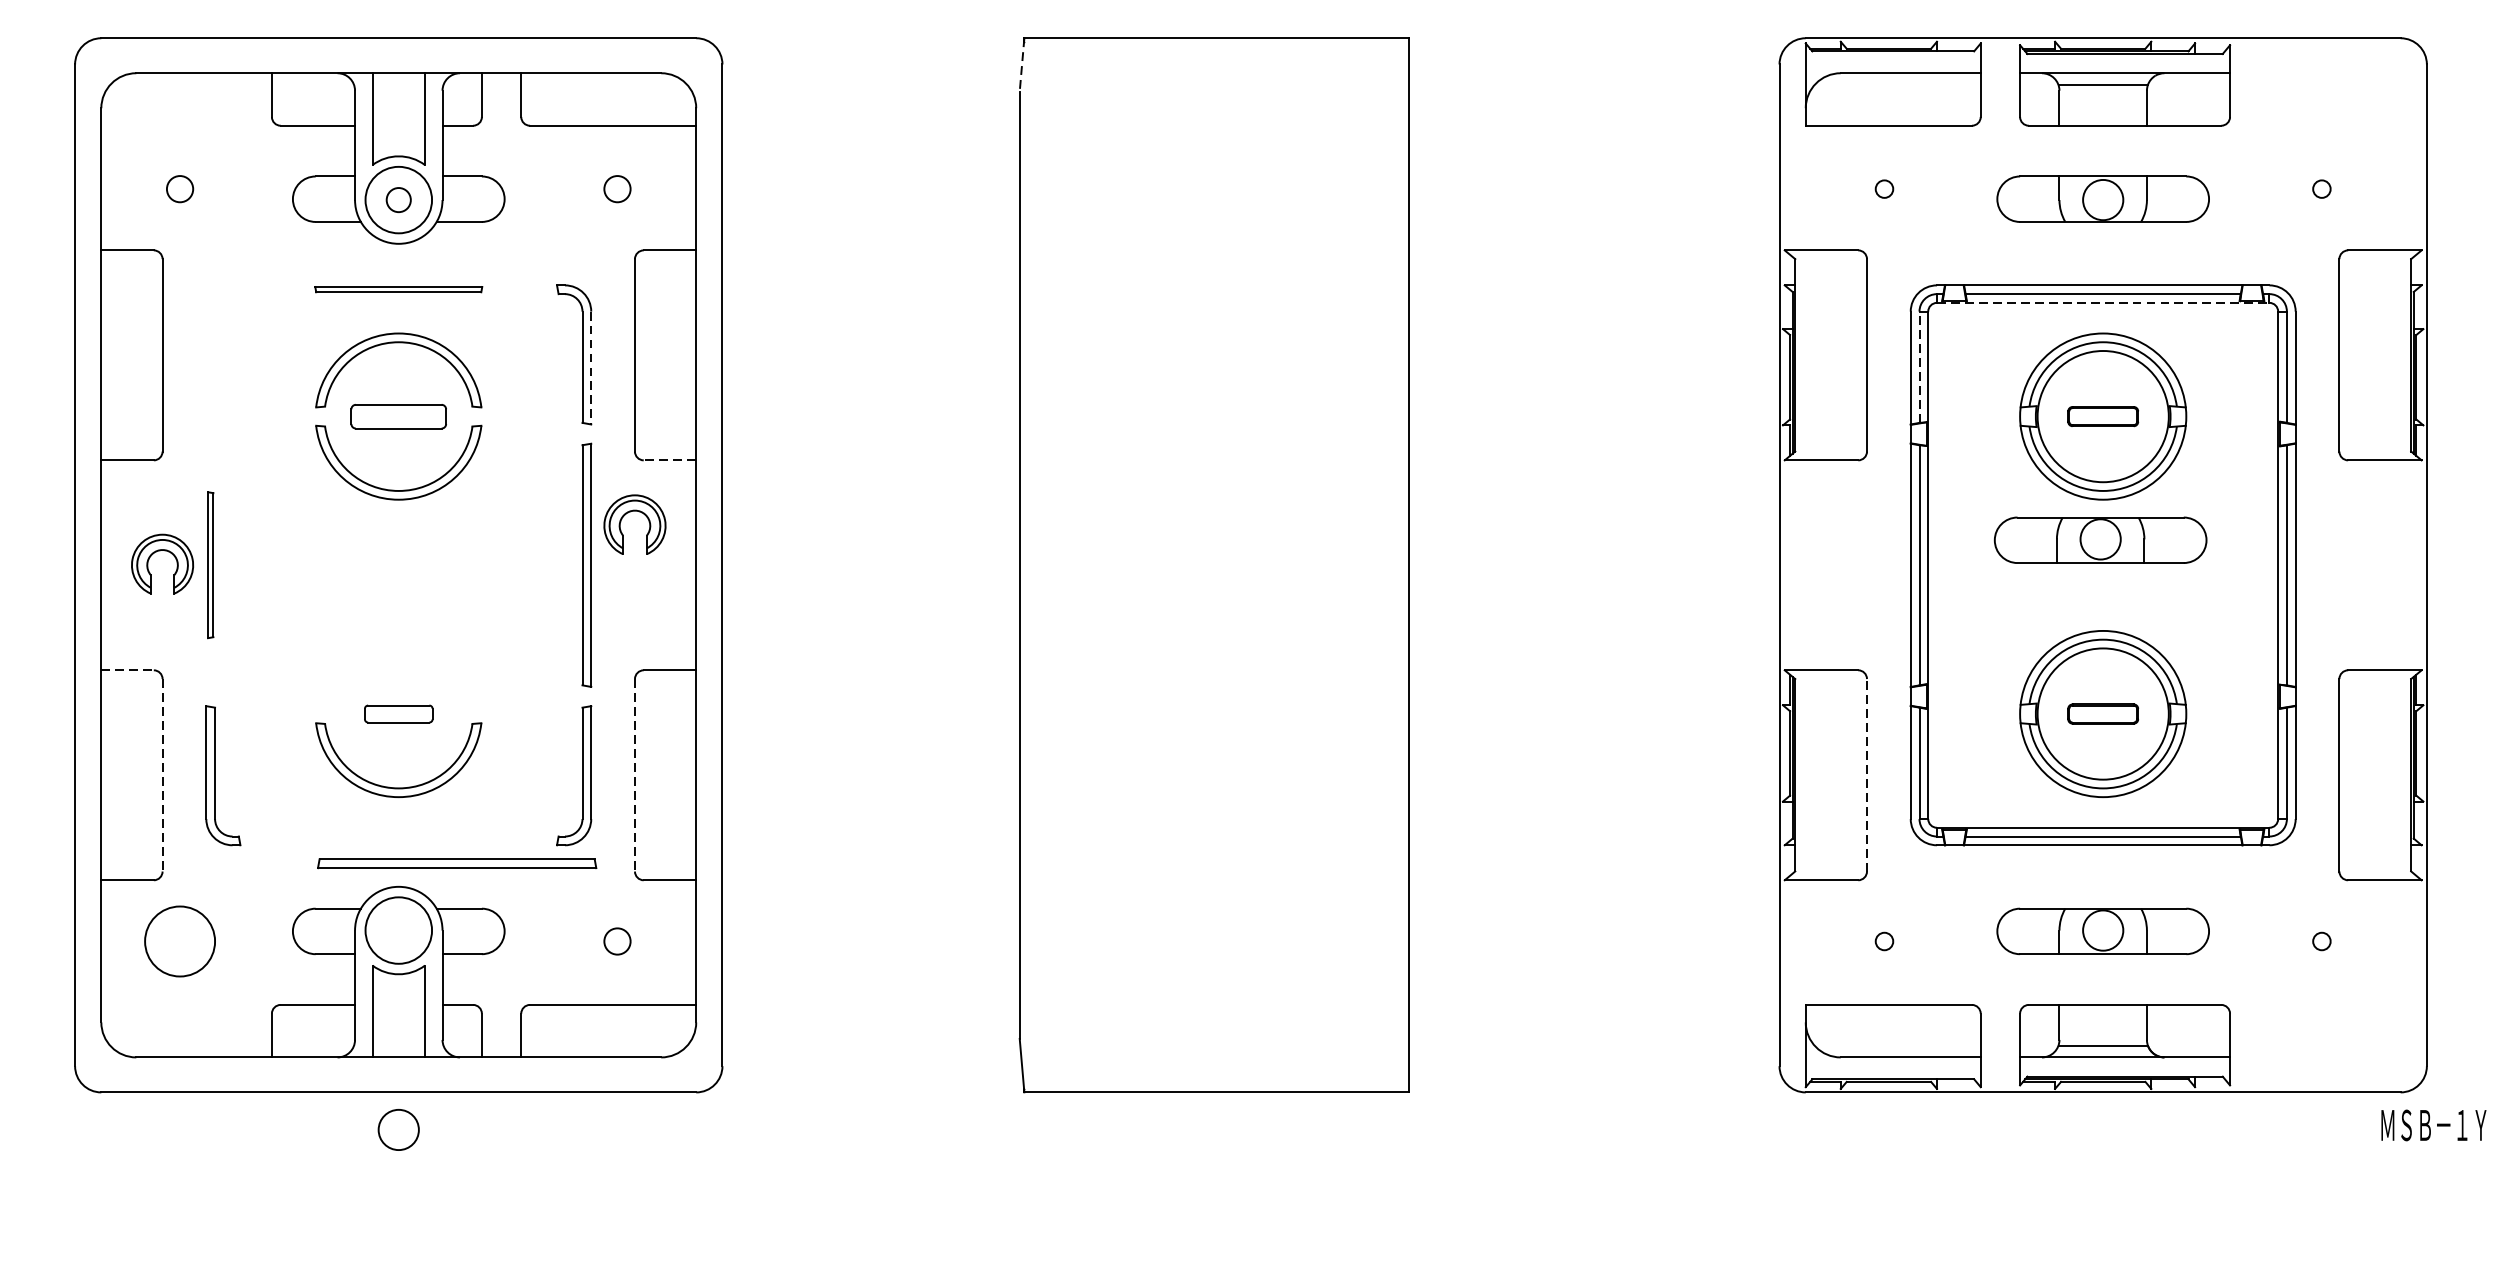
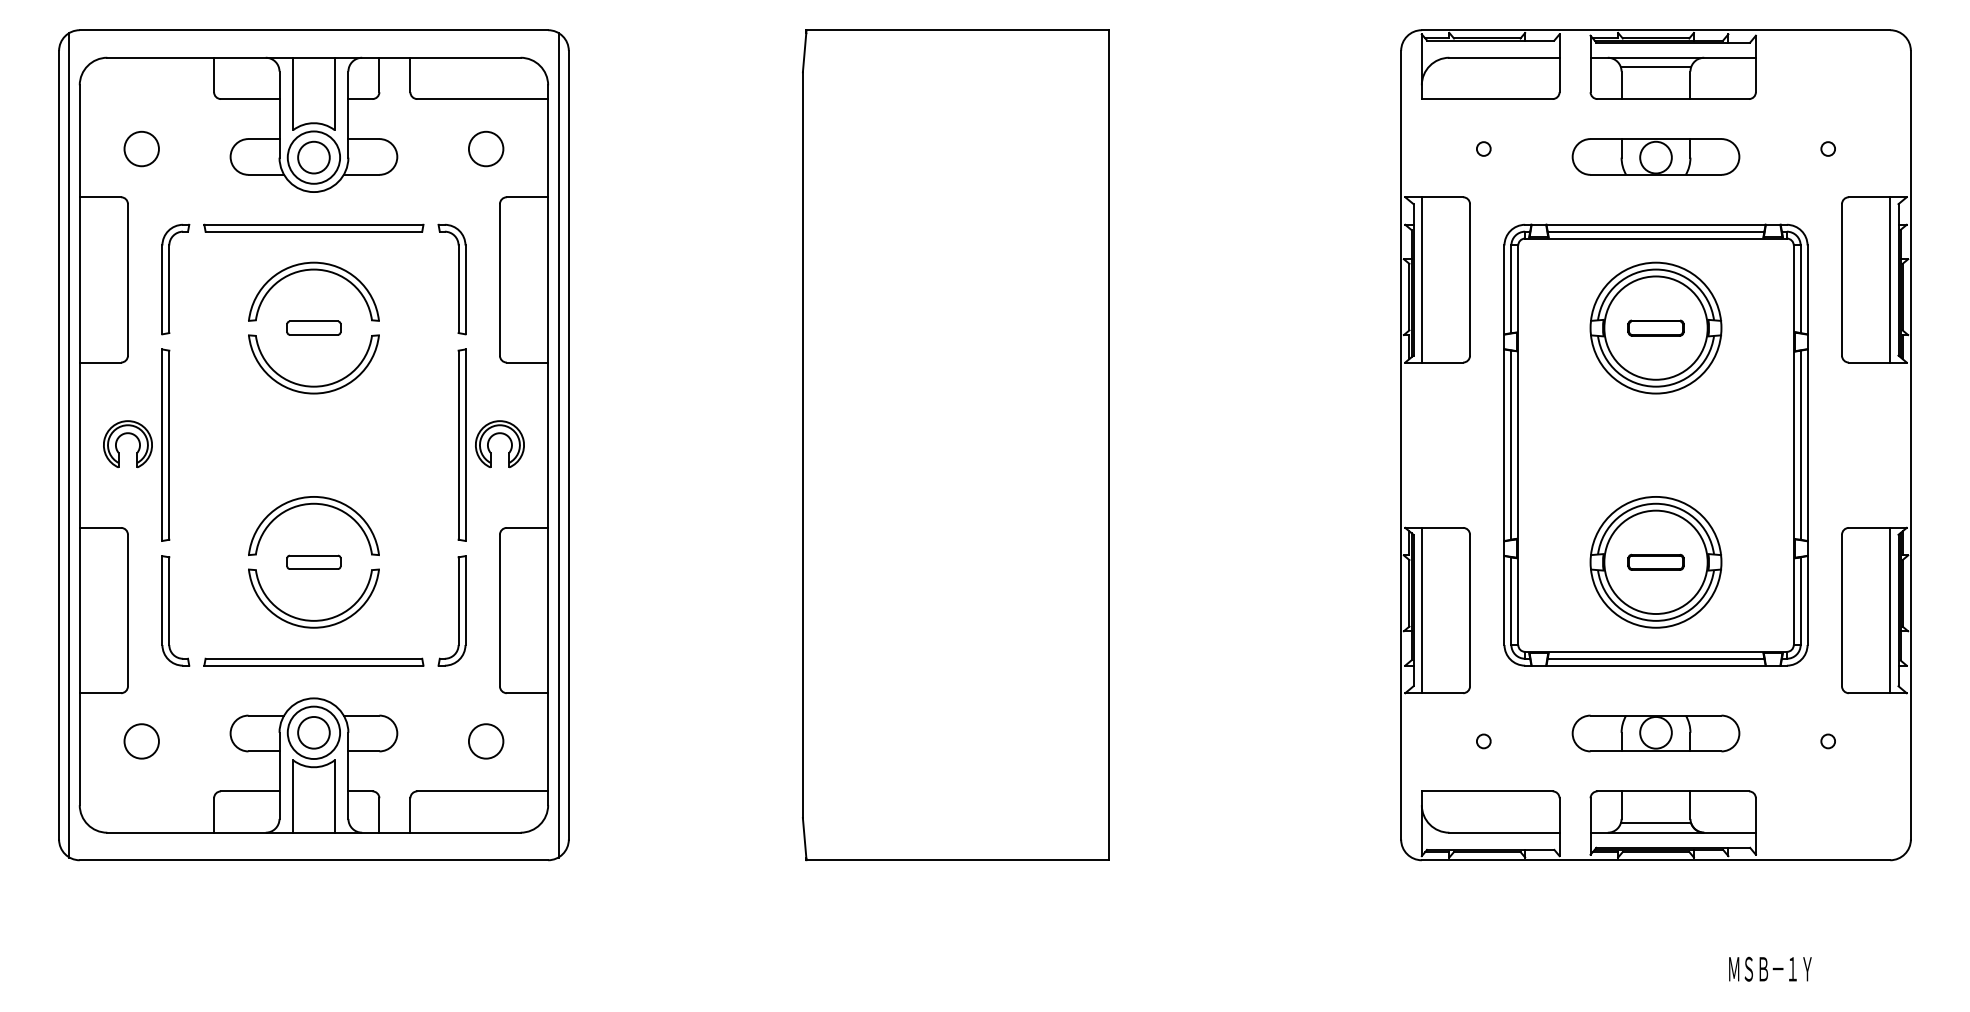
line: (1021, 65) -> (804, 51), dashed -> solid
circle: (179, 188) -> (141, 148), size x1.67
circle: (616, 188) -> (485, 148), size x1.67
circle: (398, 199) -> (313, 157), size x1.67
part: (398, 288) -> (313, 227), size x1.67
line: (2103, 302) -> (1656, 238), dashed -> solid
part: (222, 354) -> (175, 279), added
line: (1805, 354) -> (1421, 279), added
line: (2400, 354) -> (1890, 279), added
line: (1919, 367) -> (1511, 289), dashed -> solid
line: (591, 368) -> (465, 290), dashed -> solid
part: (398, 415) -> (313, 327), size x0.71
line: (669, 460) -> (527, 362), dashed -> solid
part: (625, 516) -> (492, 437), moved
part: (2099, 540) -> (1653, 425), removed
line: (88, 564) -> (69, 444), added
part: (210, 564) -> (165, 444), size x1.67
line: (709, 564) -> (558, 444), added
part: (390, 641) -> (307, 505), added
line: (127, 669) -> (100, 527), dashed -> solid
line: (161, 775) -> (127, 610), dashed -> solid
line: (634, 775) -> (499, 610), dashed -> solid
line: (1805, 775) -> (1421, 610), added
line: (1867, 775) -> (1470, 610), dashed -> solid
line: (2400, 775) -> (1890, 610), added
part: (456, 862) -> (313, 661), moved
circle: (179, 941) -> (141, 741), size x0.62
circle: (616, 941) -> (485, 741), size x1.67
text: (2434, 1124) -> (1770, 968), moved
circle: (398, 1129) -> (313, 732), moved

